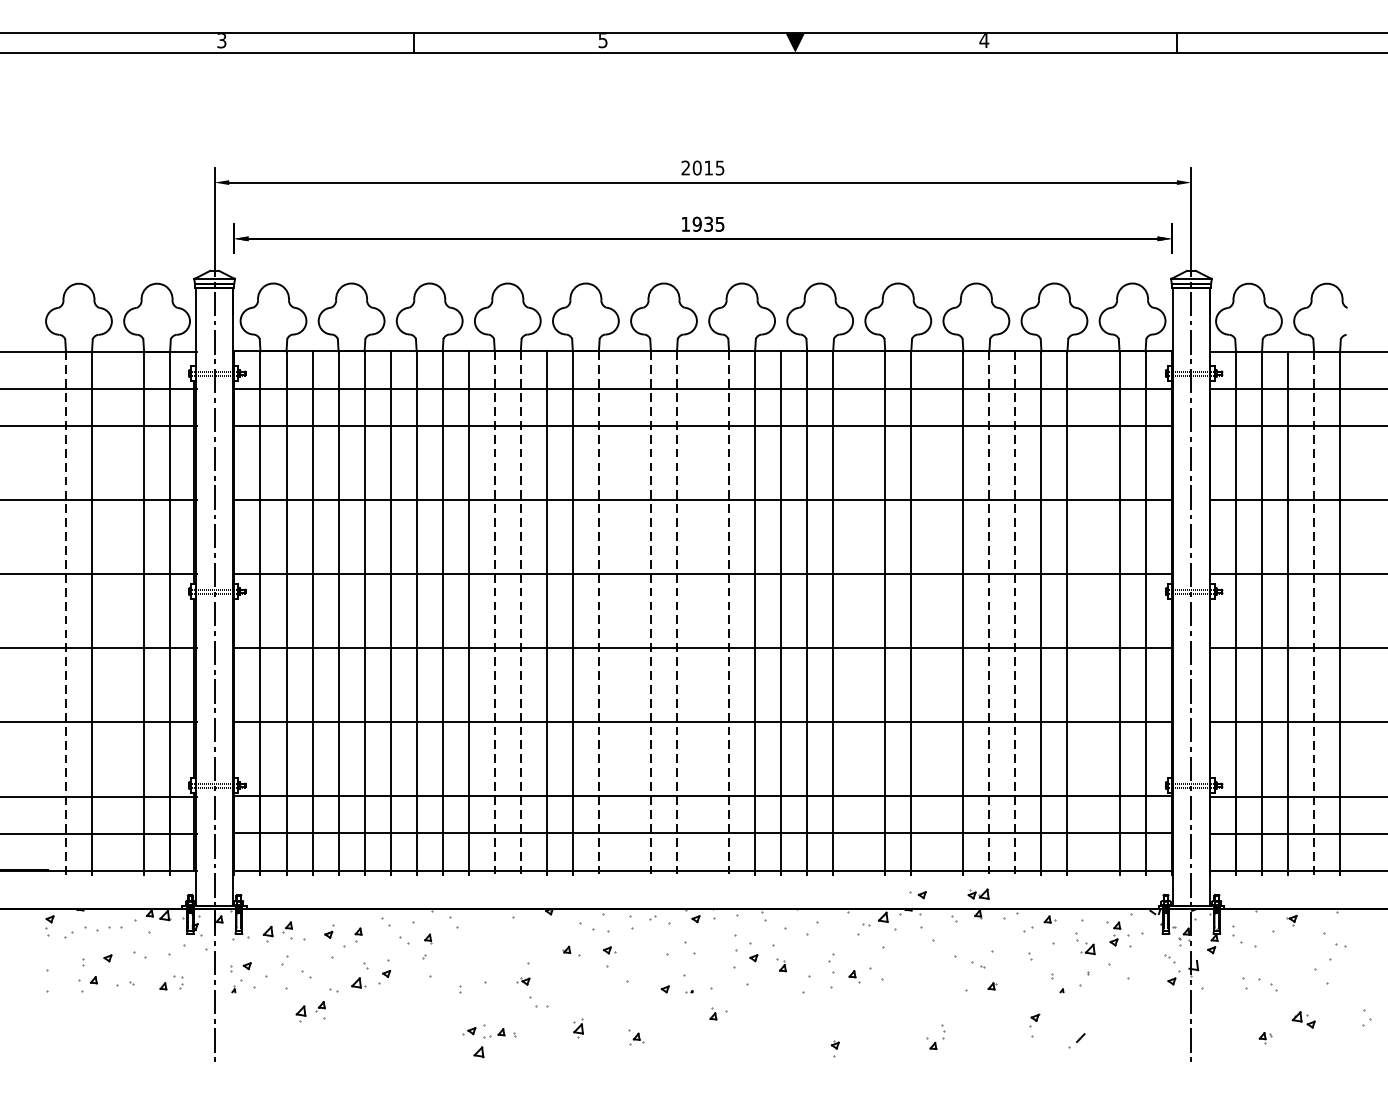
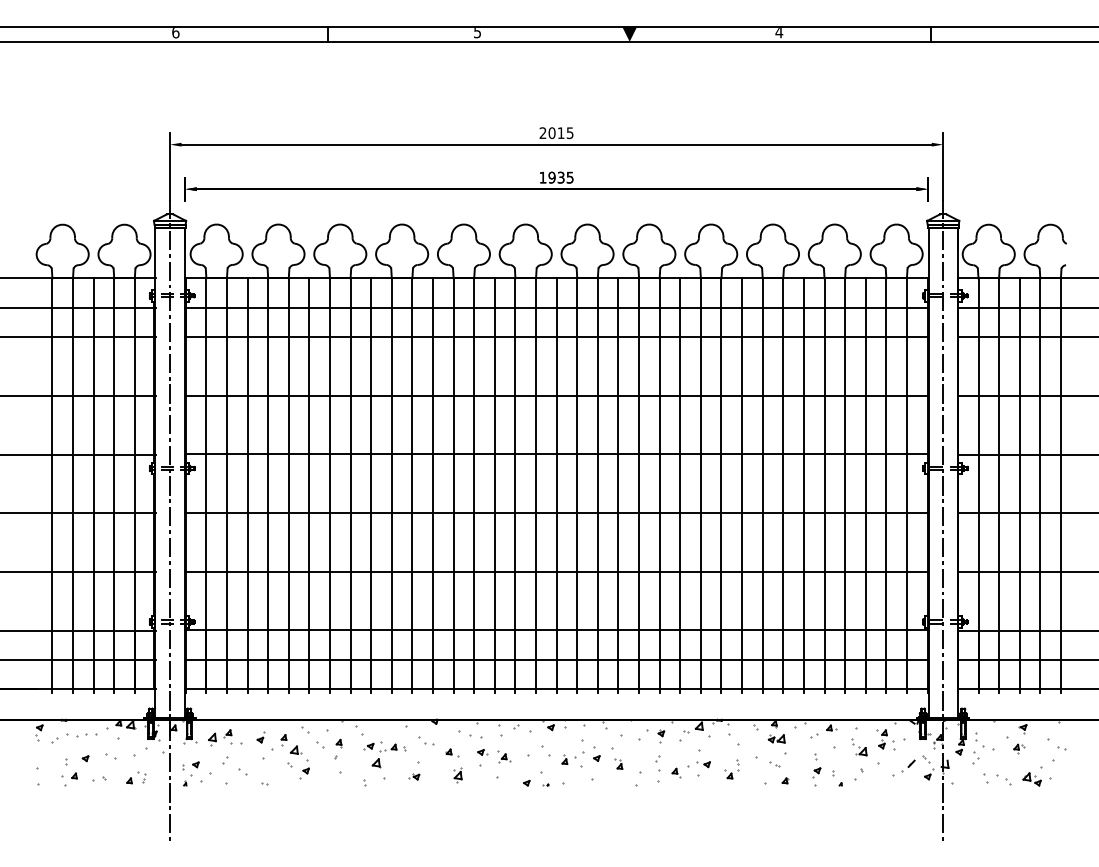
text: (221, 42) -> (175, 33), 3 -> 6
line: (117, 613) -> (93, 485), added
line: (494, 613) -> (391, 485), dashed -> solid
line: (520, 613) -> (412, 485), dashed -> solid
line: (599, 613) -> (474, 485), dashed -> solid
line: (624, 613) -> (494, 485), added
line: (651, 613) -> (515, 485), dashed -> solid
line: (677, 613) -> (536, 485), dashed -> solid
line: (702, 613) -> (556, 485), added
line: (729, 613) -> (577, 485), dashed -> solid
line: (859, 613) -> (680, 485), added
line: (937, 613) -> (742, 485), added
line: (989, 613) -> (783, 485), dashed -> solid
line: (1014, 613) -> (803, 485), dashed -> solid
line: (1093, 613) -> (865, 485), added
line: (66, 614) -> (52, 486), dashed -> solid
line: (1314, 614) -> (1040, 486), dashed -> solid
part: (978, 893) -> (776, 738), moved
part: (917, 894) -> (703, 764), moved
part: (357, 982) -> (295, 749), moved
part: (538, 1002) -> (426, 740), moved
part: (311, 1011) -> (246, 800), removed
part: (718, 1013) -> (568, 759), moved
part: (1366, 1017) -> (975, 757), moved
part: (1302, 1020) -> (1031, 779), moved
part: (1033, 1025) -> (816, 776), moved
part: (577, 1028) -> (457, 775), moved
part: (637, 1036) -> (504, 756), moved
part: (935, 1037) -> (731, 769), moved
part: (1266, 1037) -> (1019, 748), moved
part: (1076, 1040) -> (908, 765), moved
part: (489, 1041) -> (384, 754), moved
part: (835, 1049) -> (661, 736), moved

